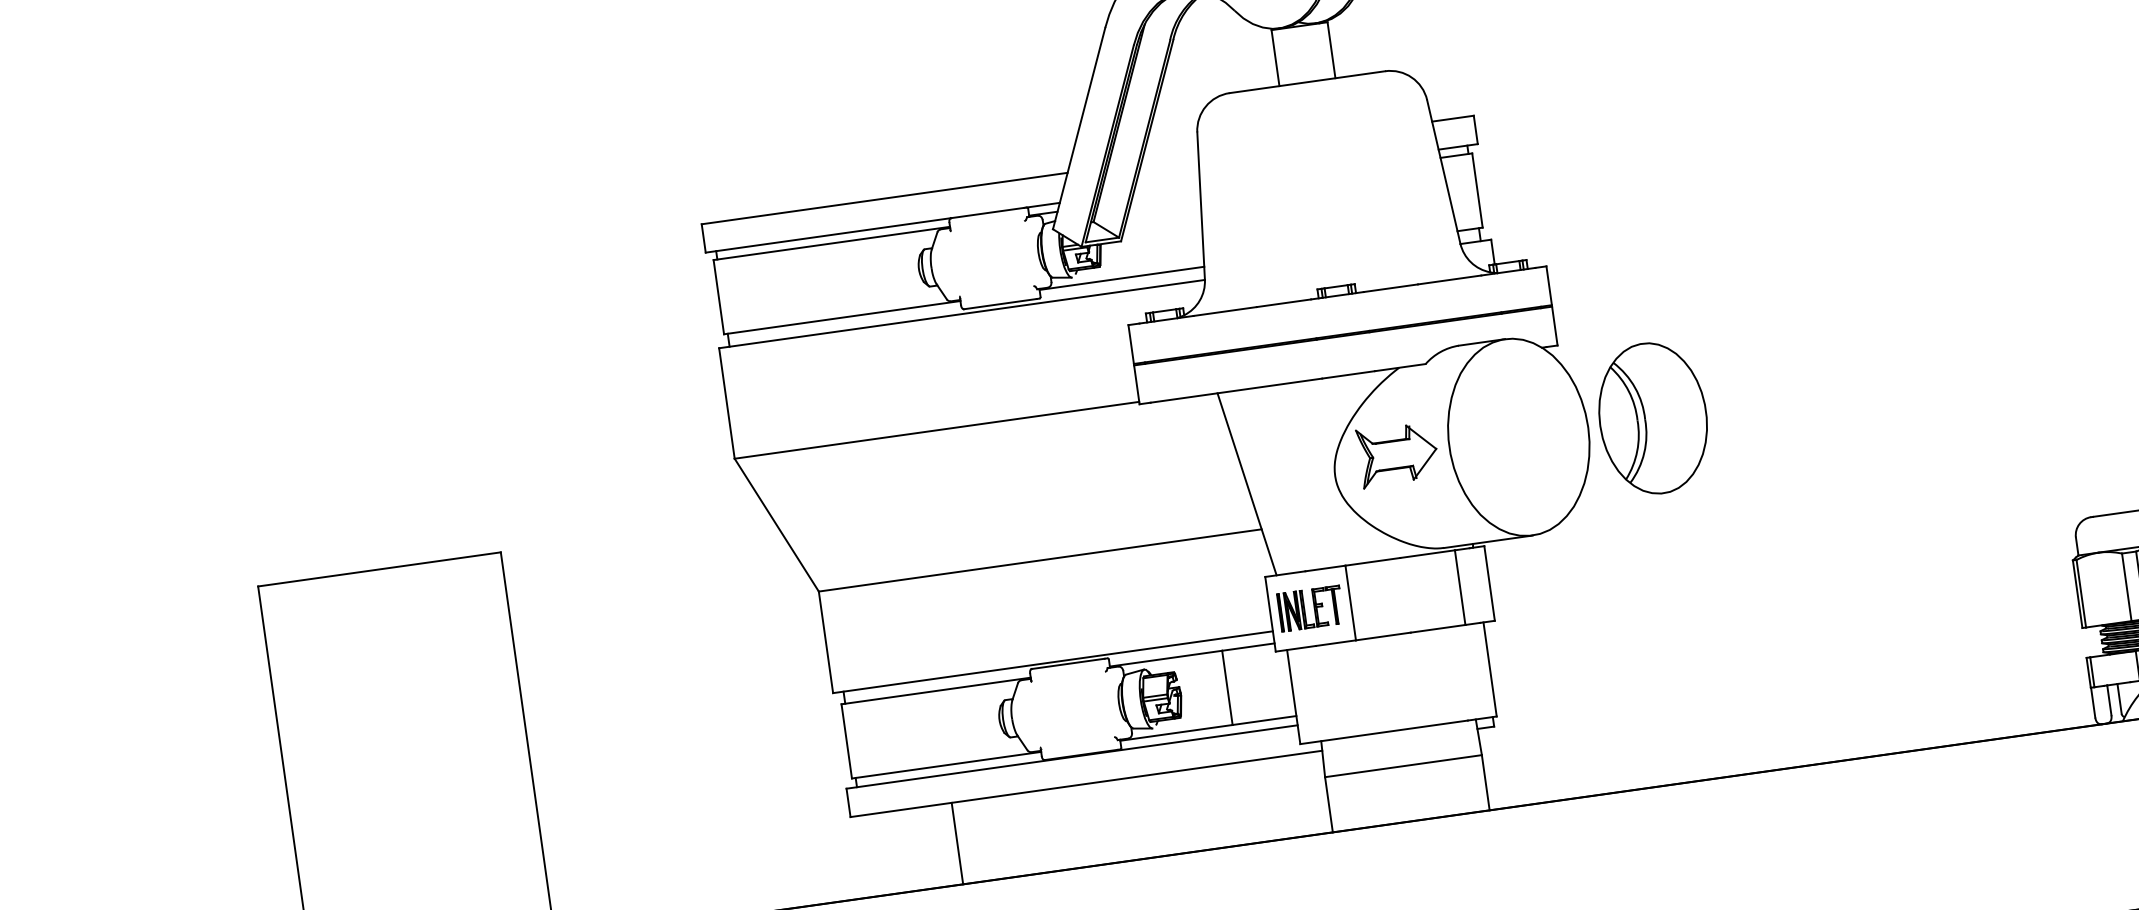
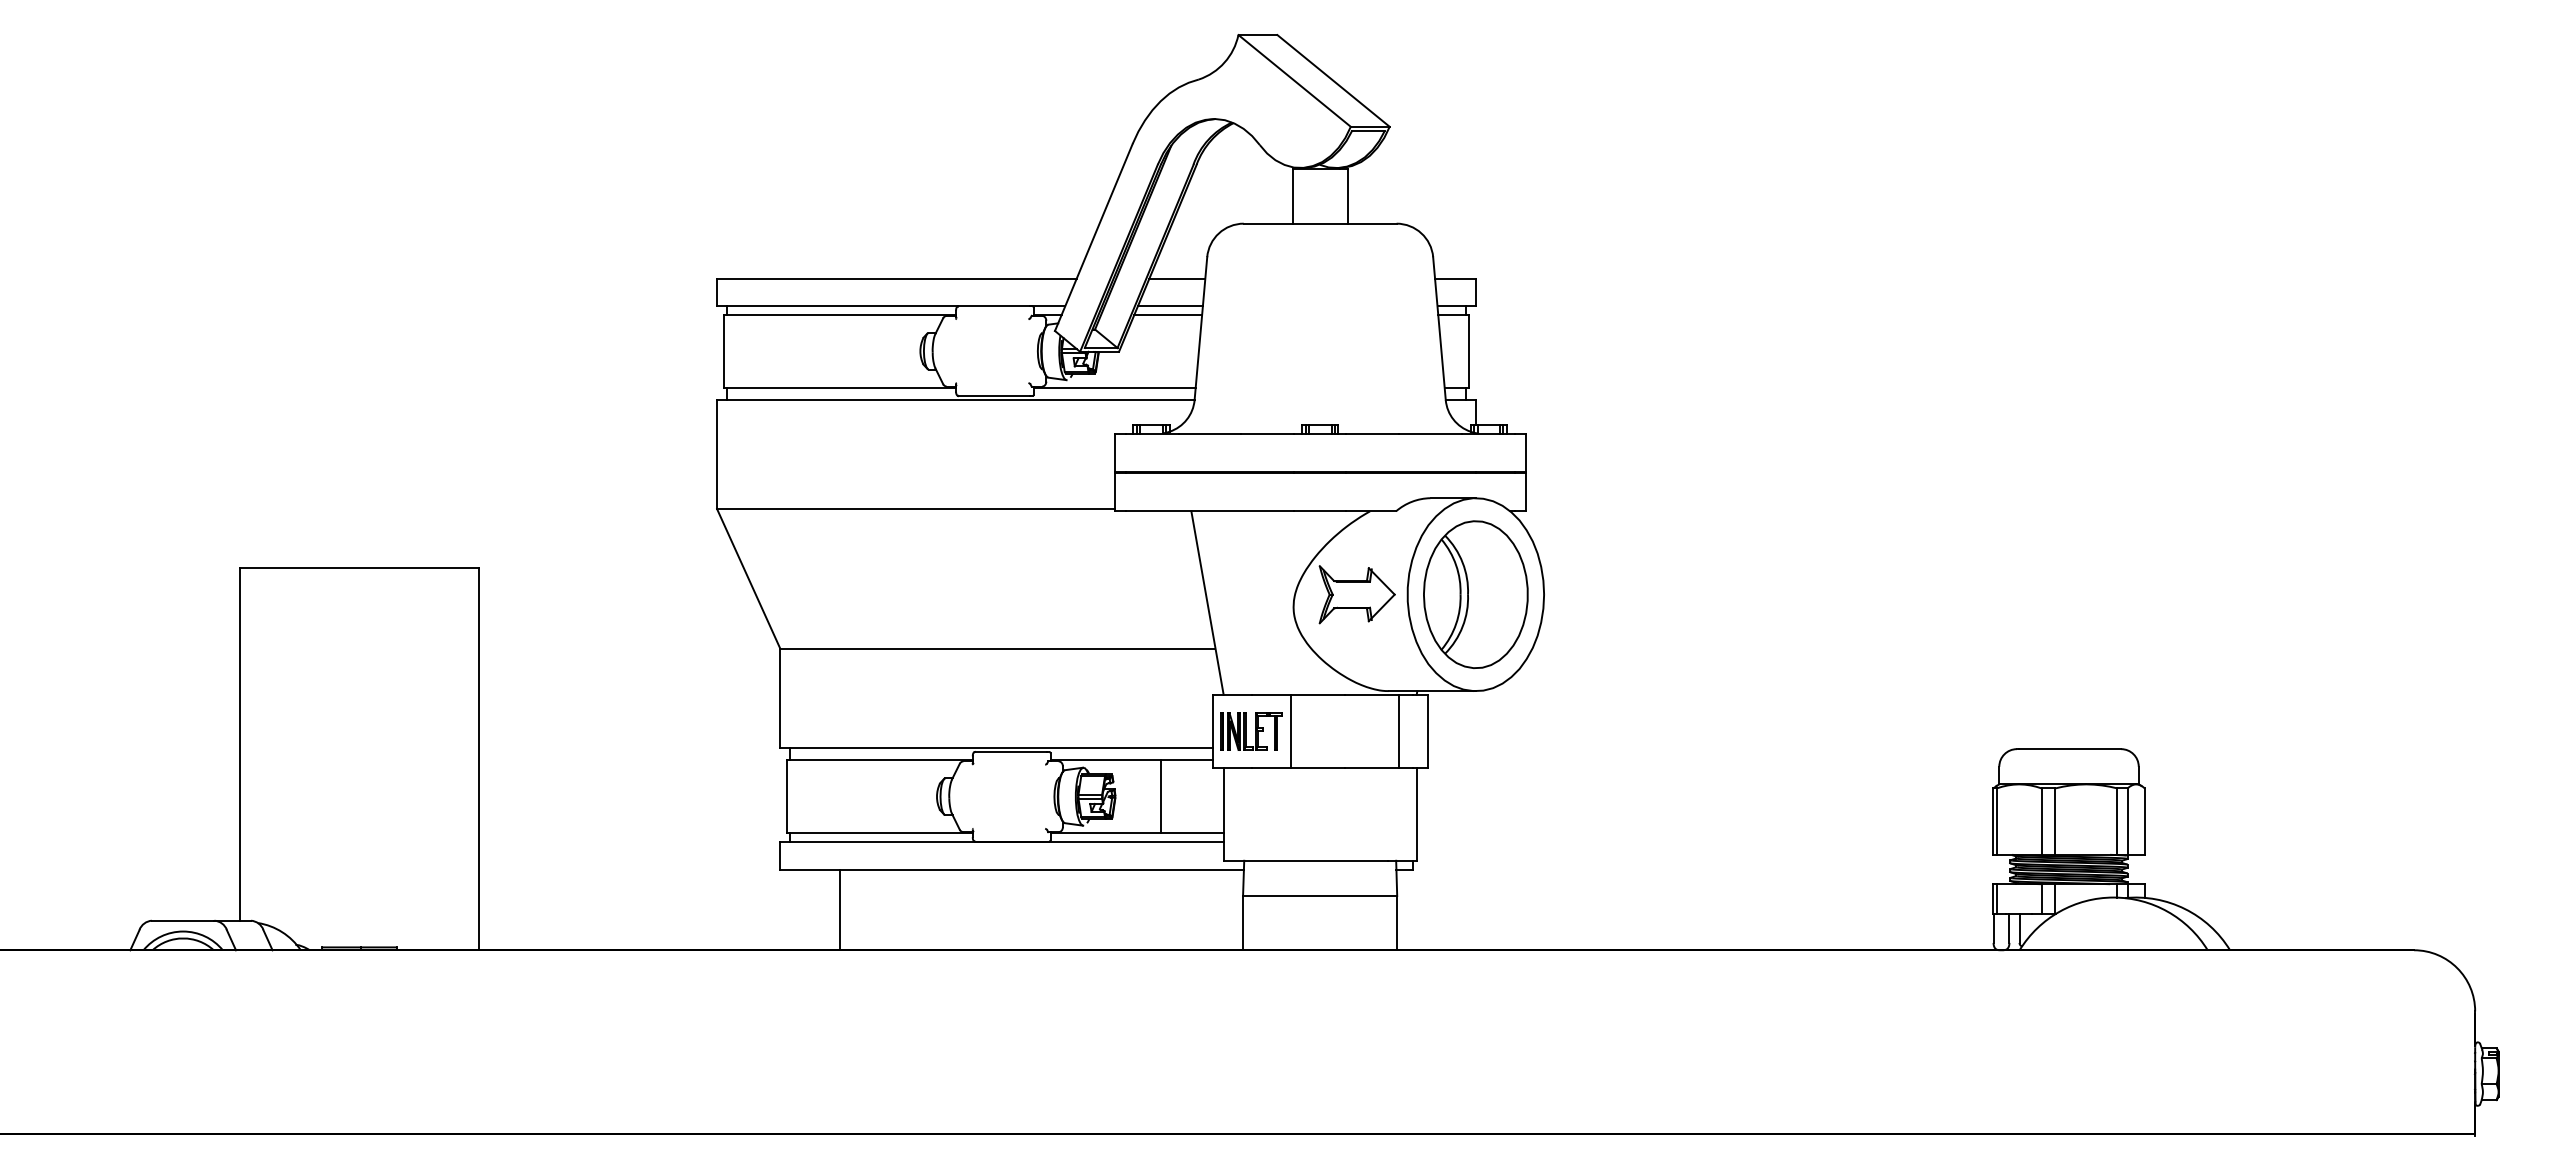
line: (1170, 158) -> (1177, 278), added
line: (1165, 187) -> (1169, 306), added
line: (1166, 196) -> (1168, 314), added
part: (1652, 418) -> (1475, 594), moved
line: (957, 843) -> (839, 910), moved

